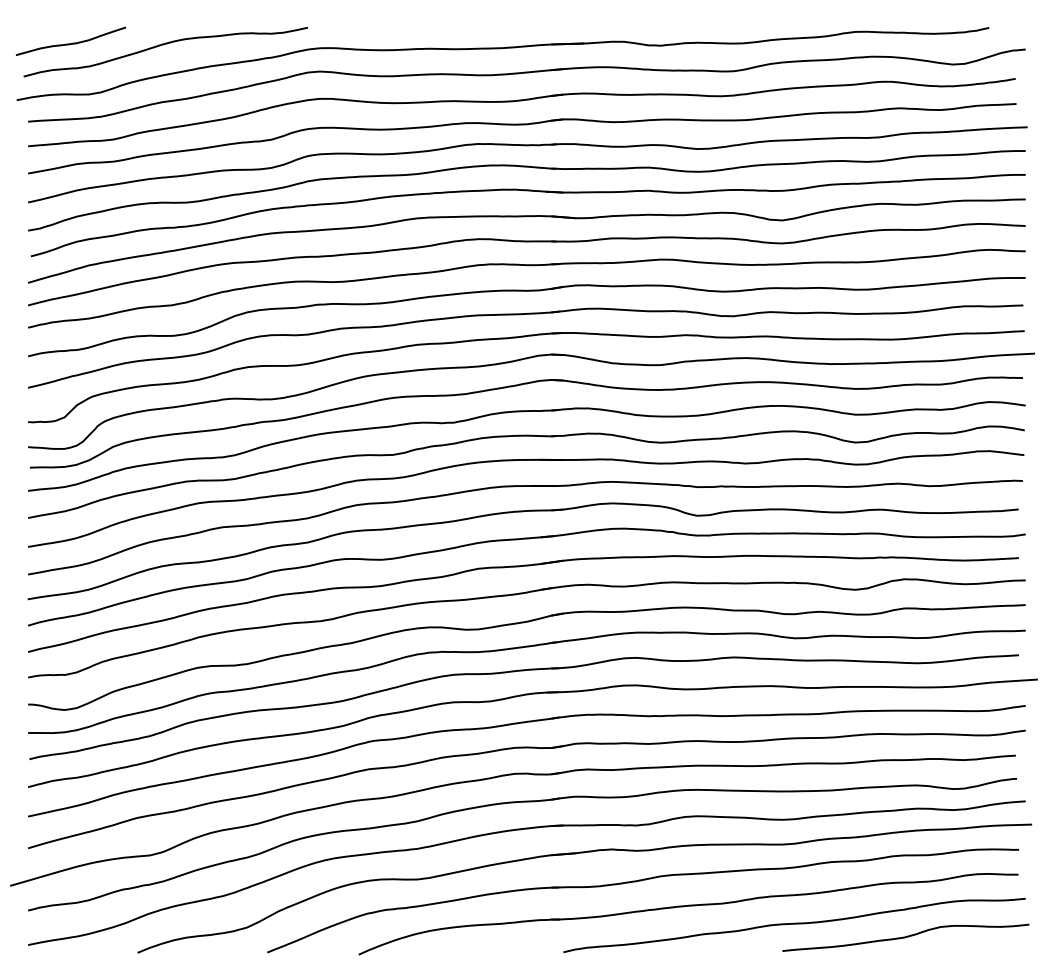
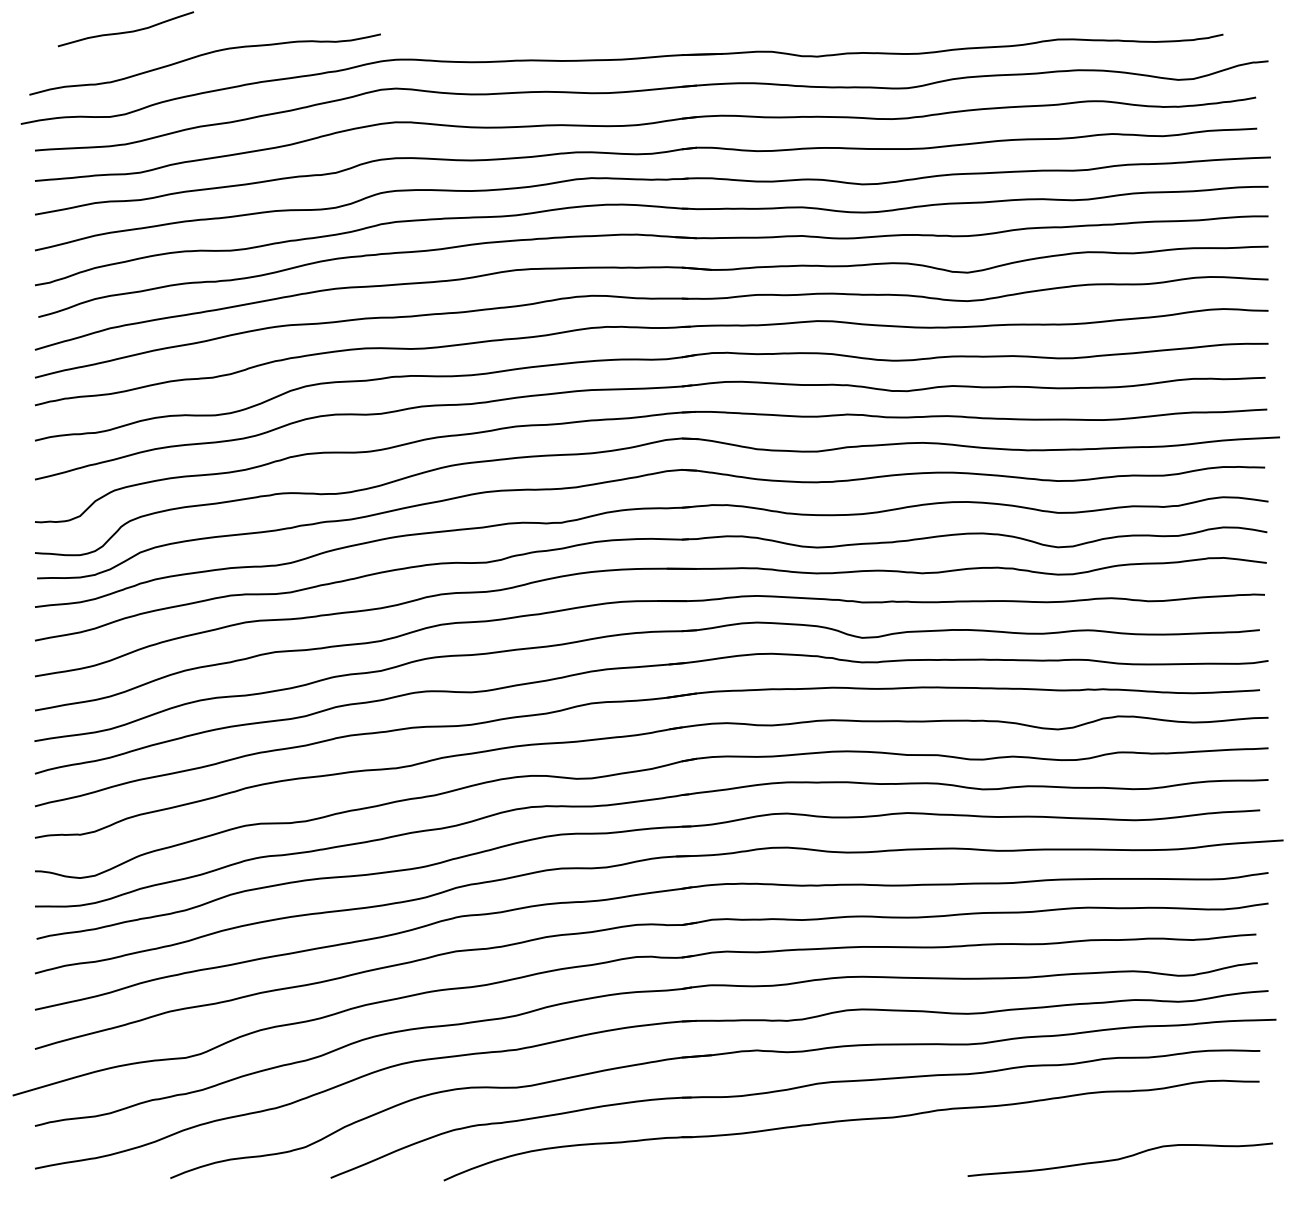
curve: (70, 43) -> (125, 31), moved
curve: (794, 924) -> (982, 1143), removed

